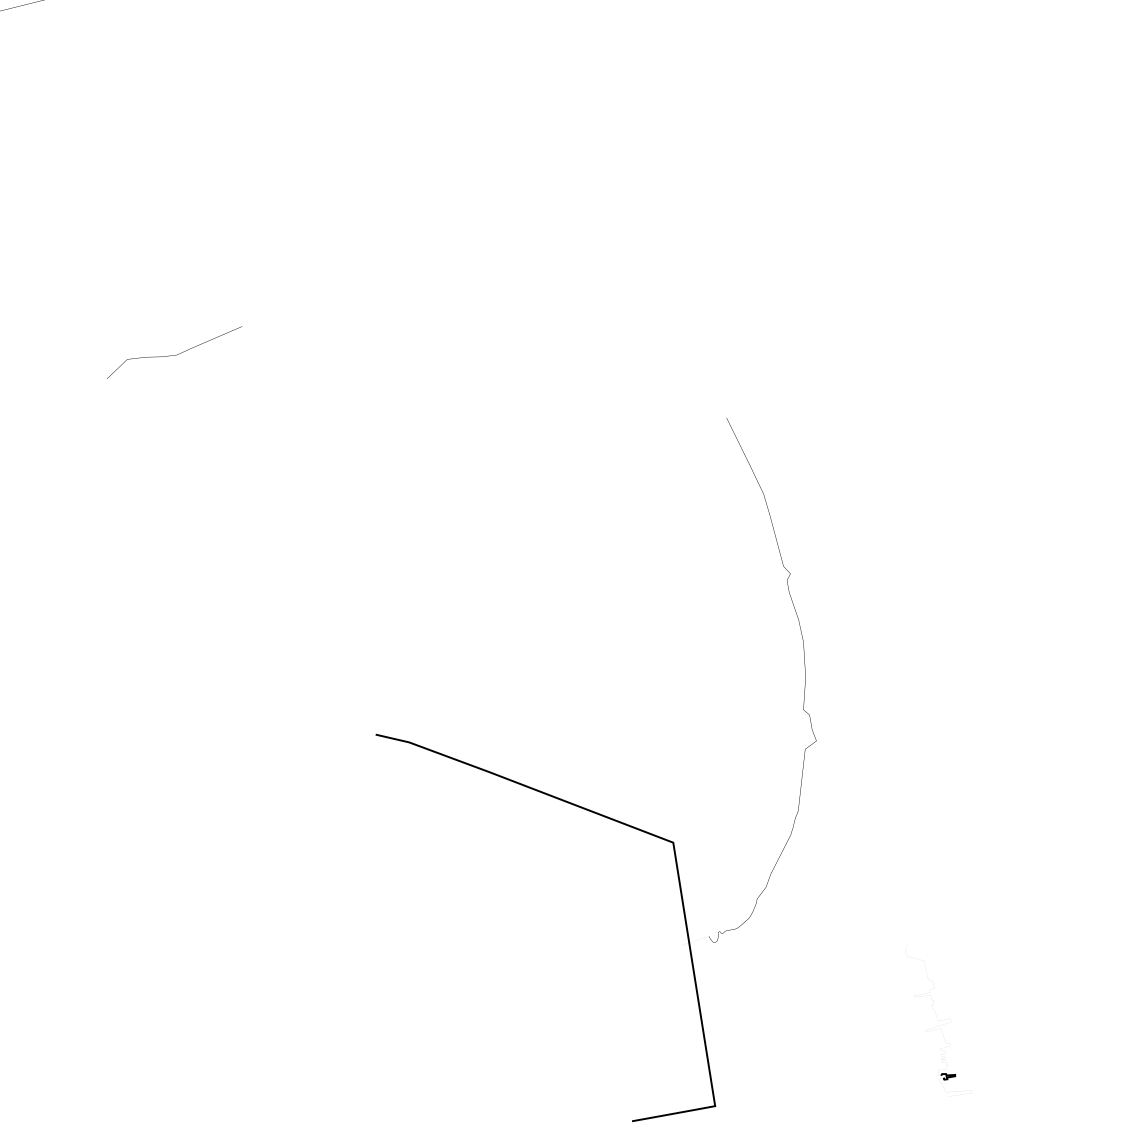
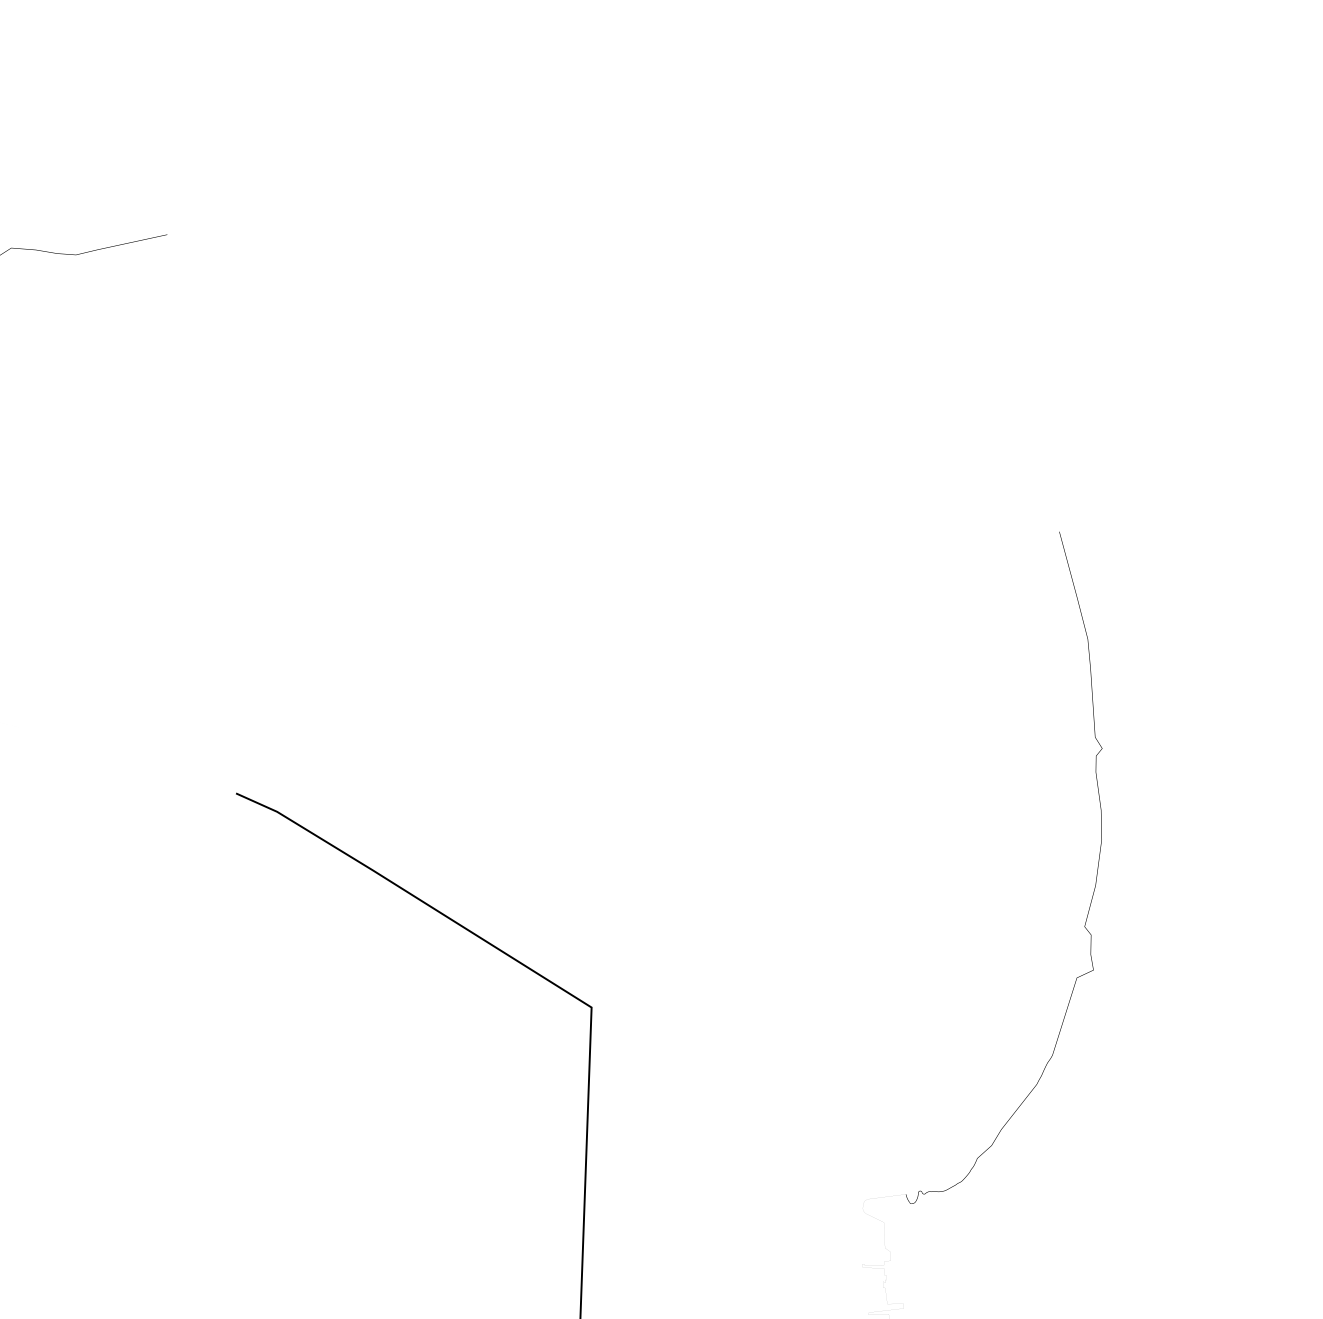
part: (804, 686) -> (1091, 897), moved

